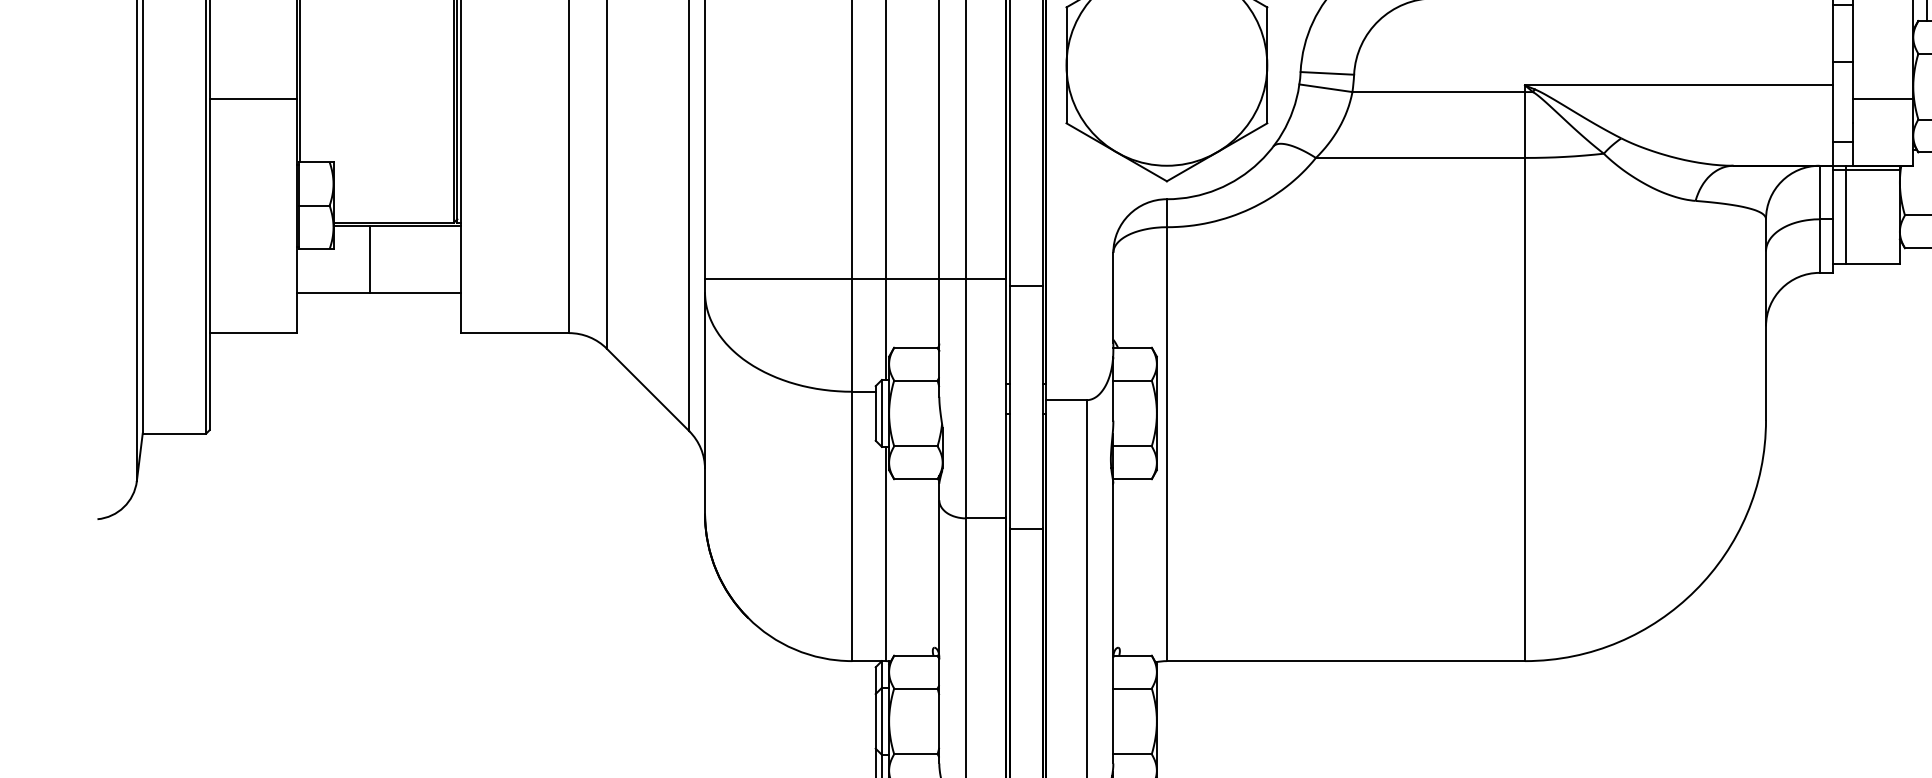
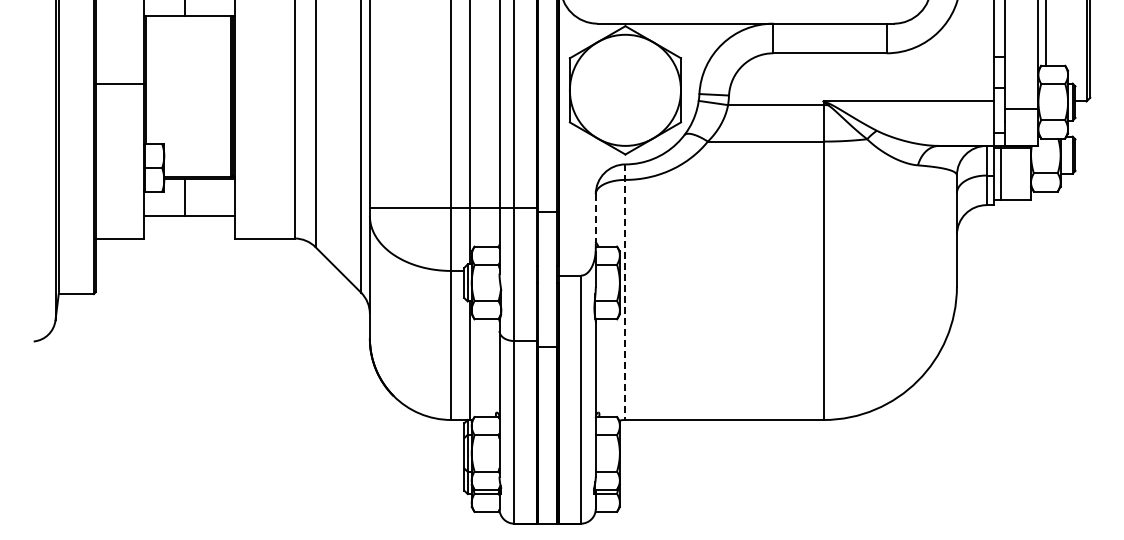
line: (252, 98) -> (119, 83), moved
line: (1112, 298) -> (595, 219), solid -> dashed
line: (1167, 430) -> (625, 292), solid -> dashed

